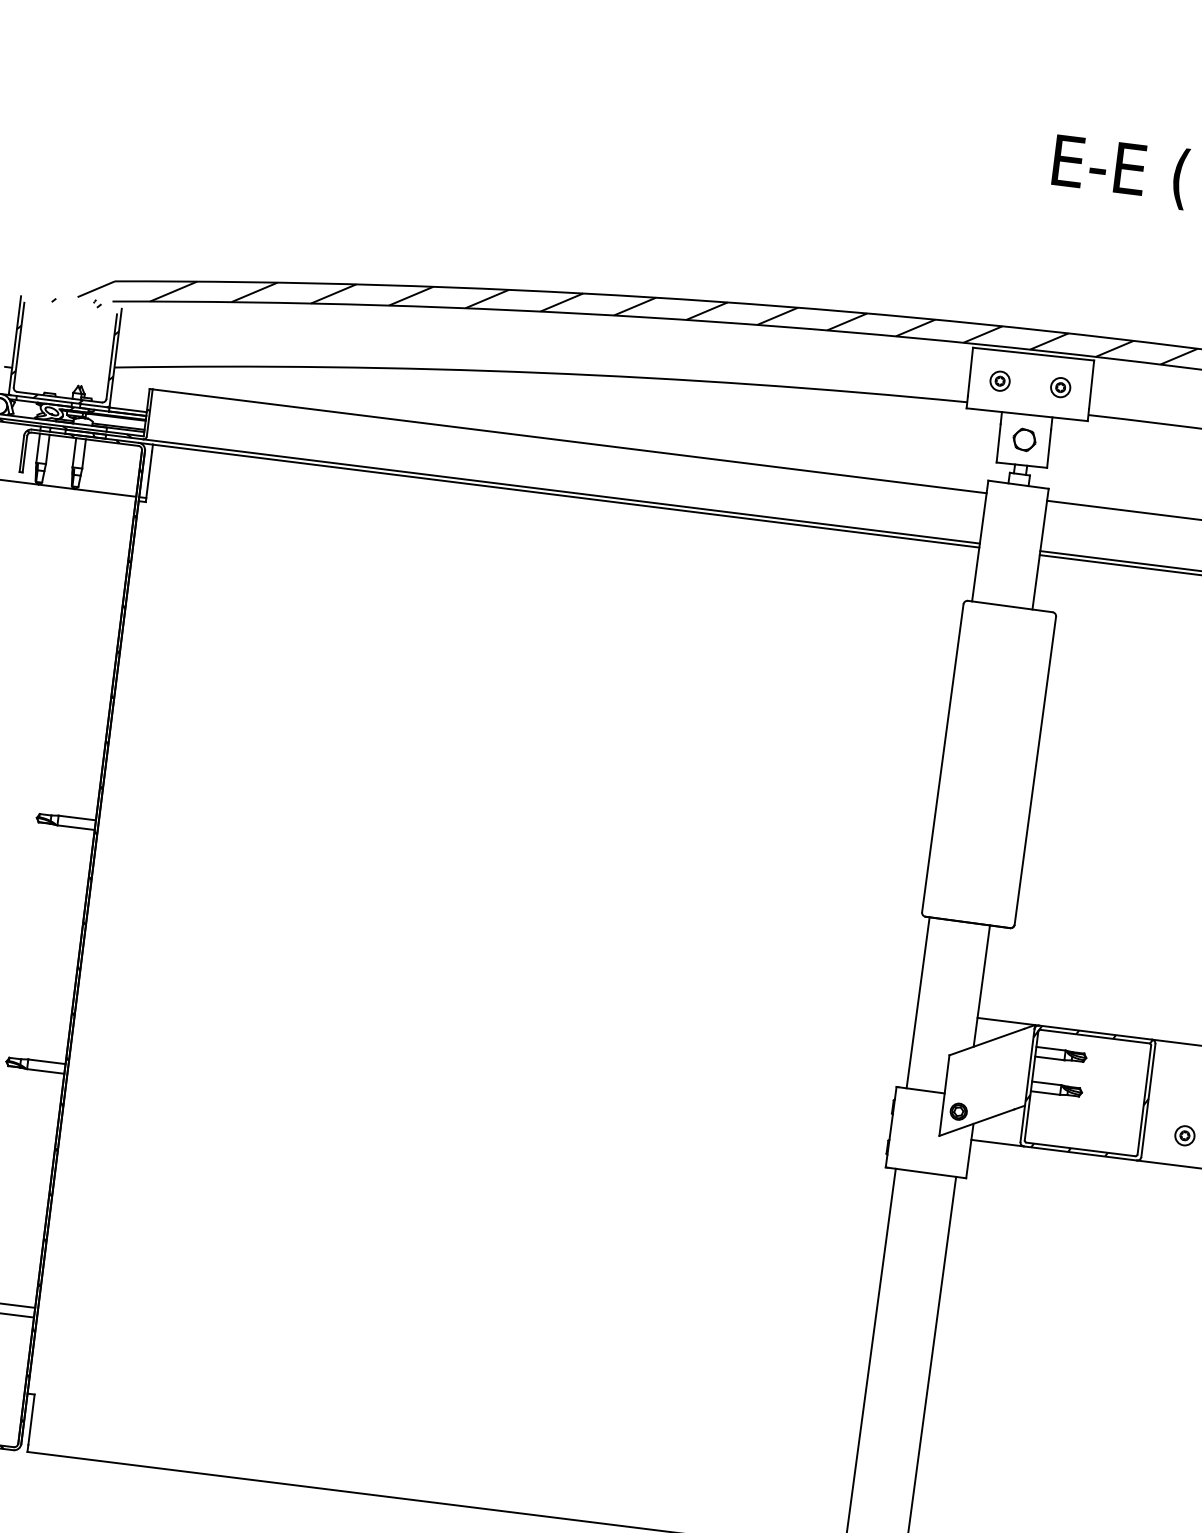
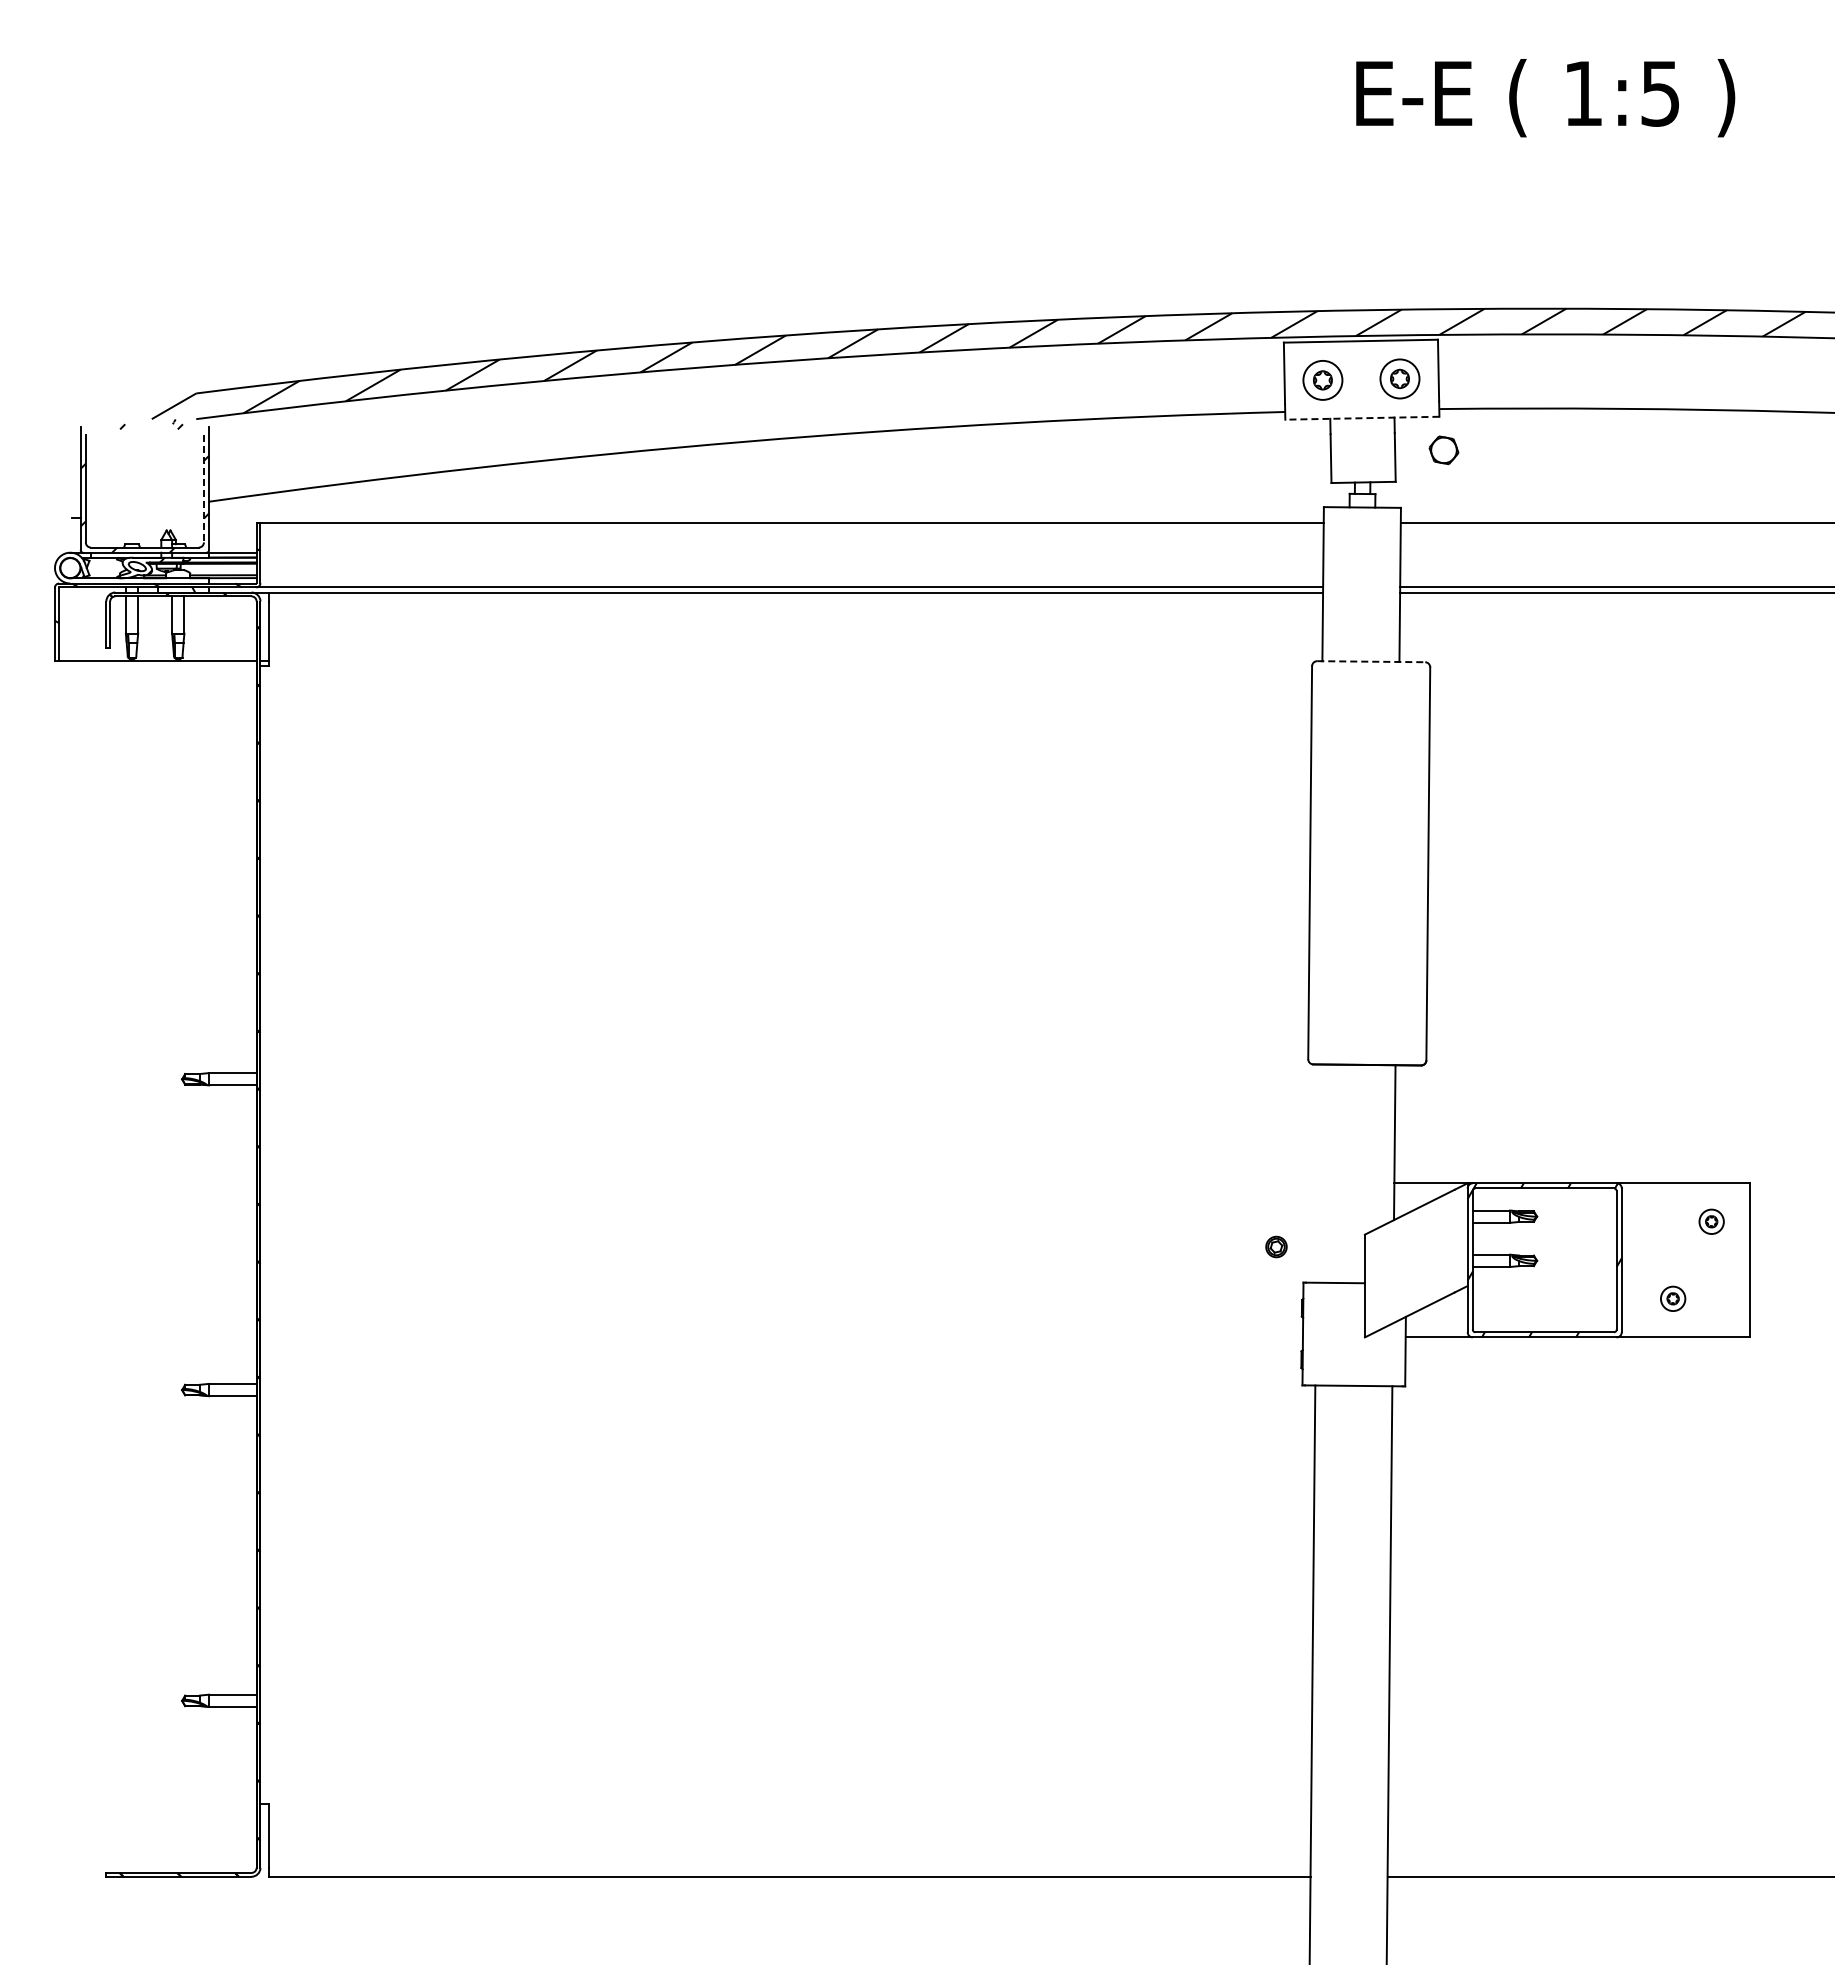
line: (111, 356) -> (203, 488), solid -> dashed
part: (1000, 381) -> (1323, 380), size x1.6
part: (1060, 387) -> (1400, 378), size x1.6
line: (1026, 414) -> (1361, 418), solid -> dashed
part: (1024, 440) -> (1443, 450), moved
line: (1010, 606) -> (1371, 661), solid -> dashed
line: (918, 1002) -> (1317, 1173), removed
part: (958, 1111) -> (1276, 1246), moved

